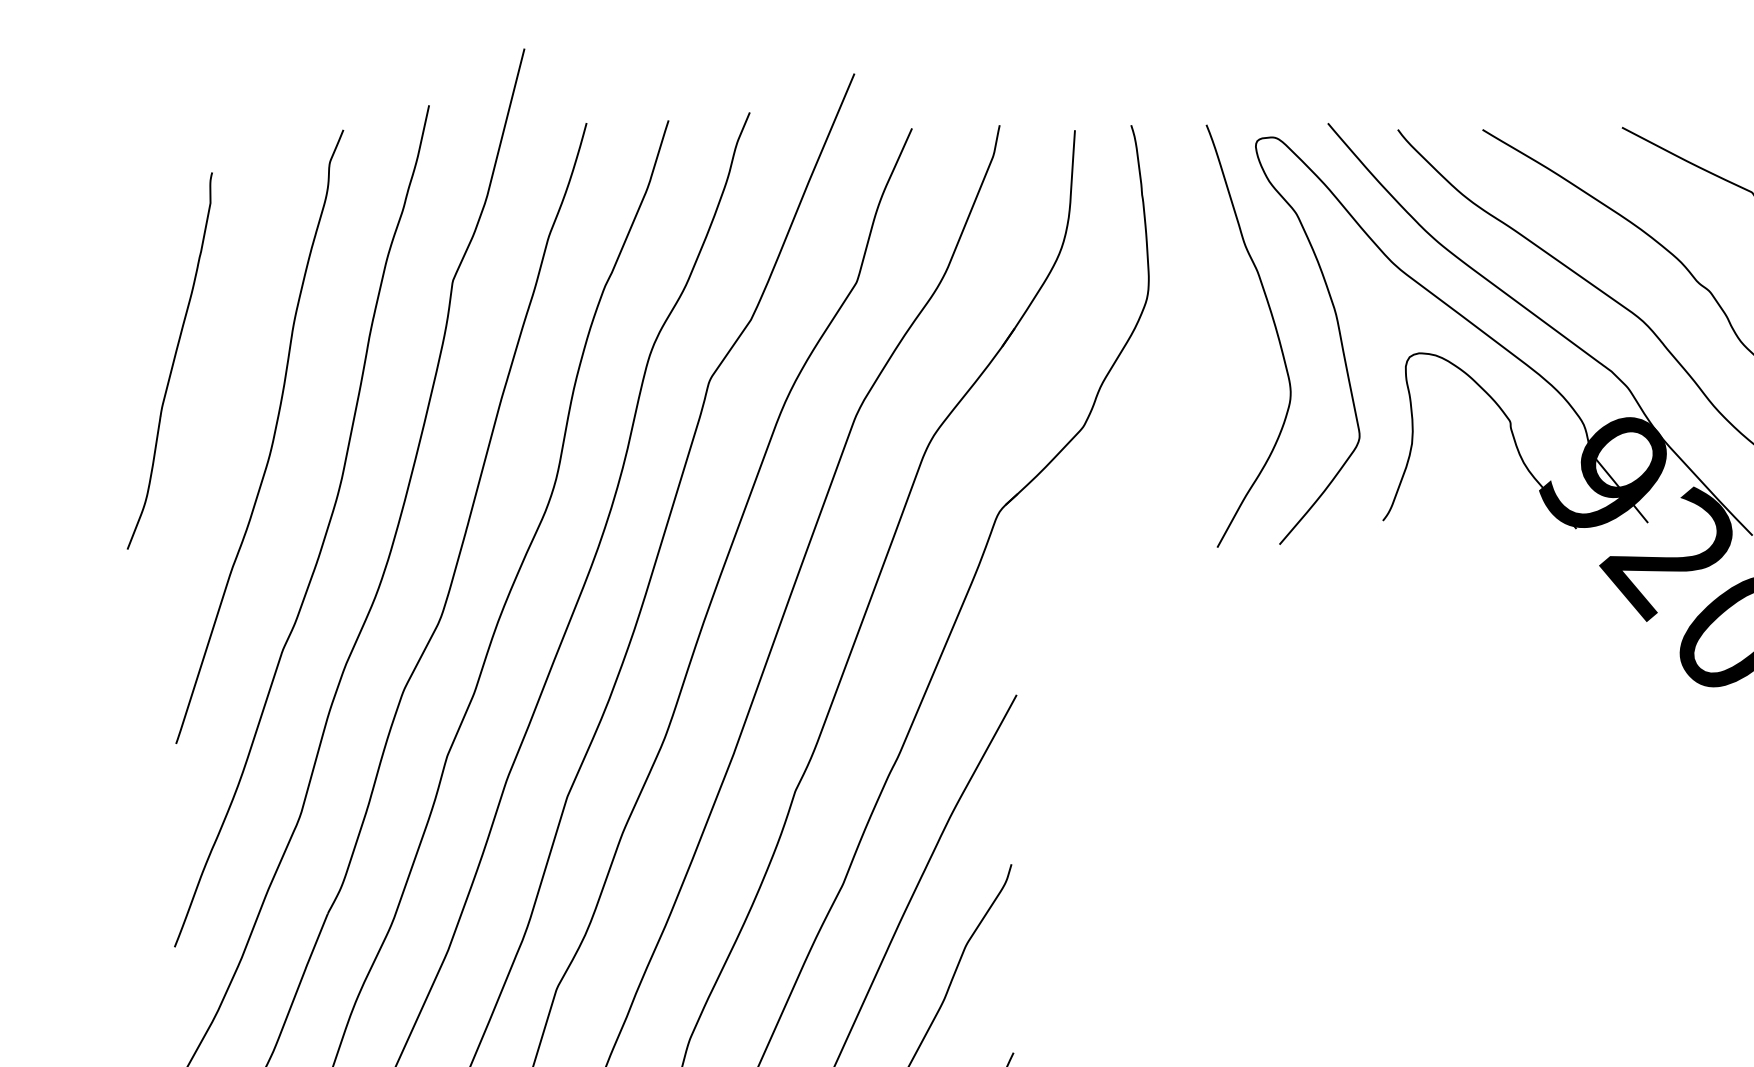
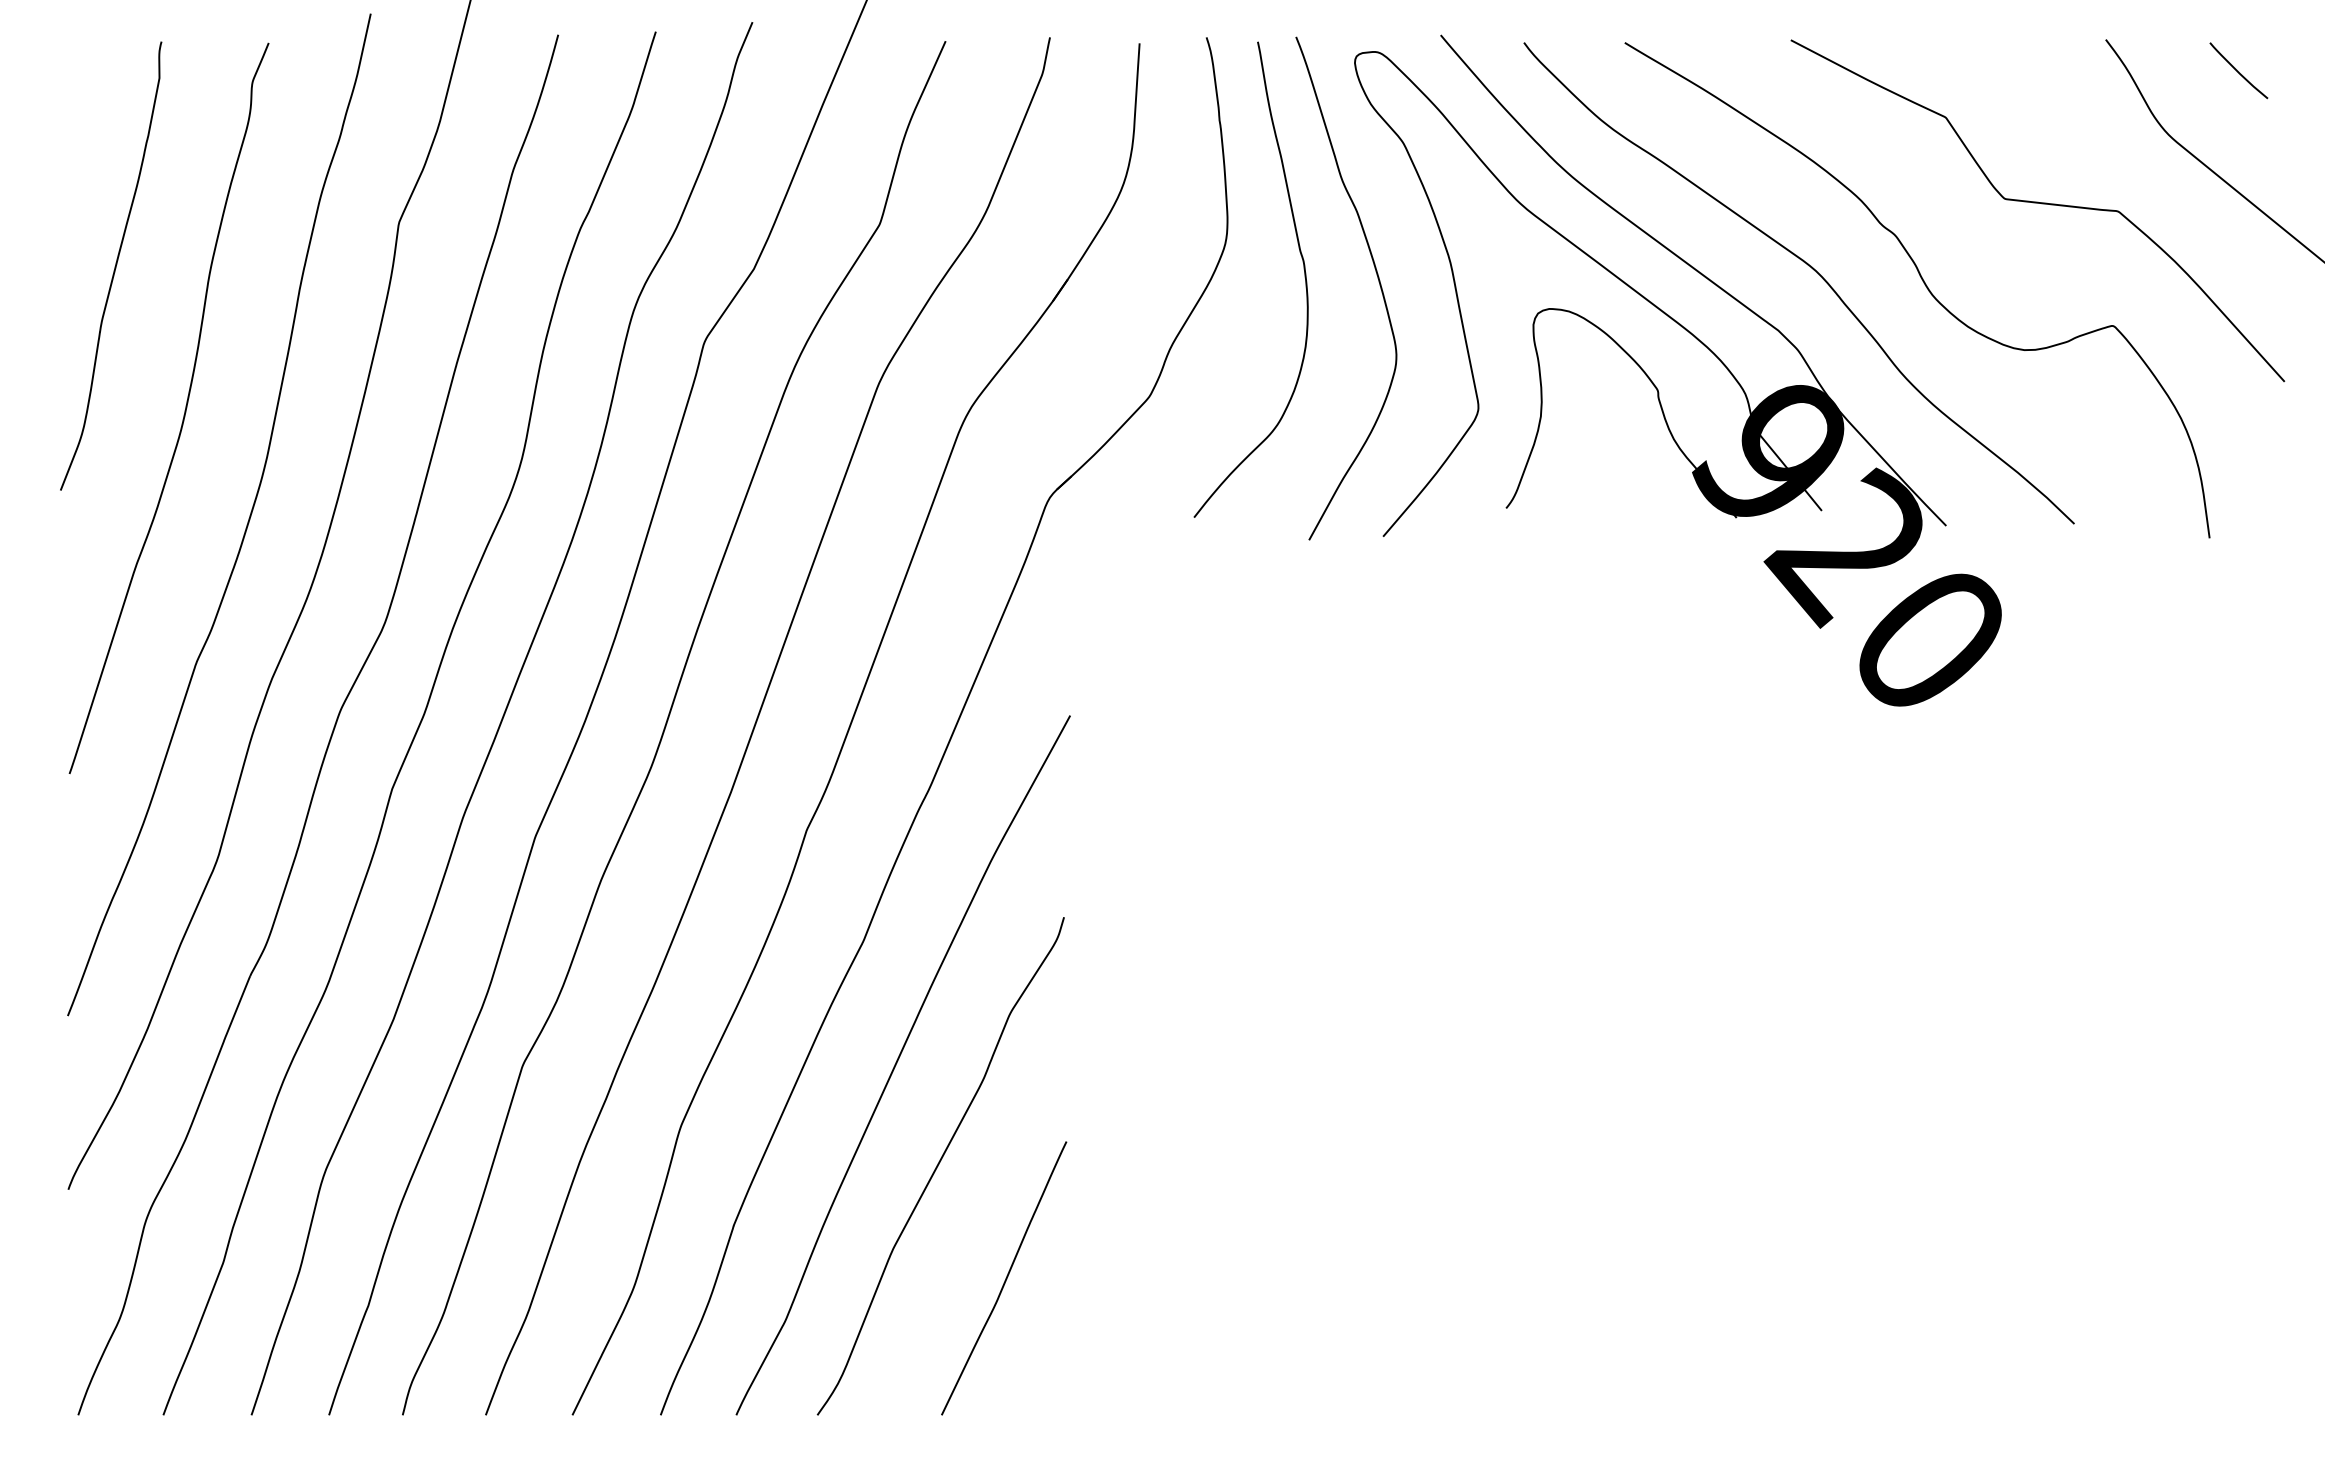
curve: (1212, 320) -> (1303, 269), added
curve: (172, 361) -> (114, 266), moved

